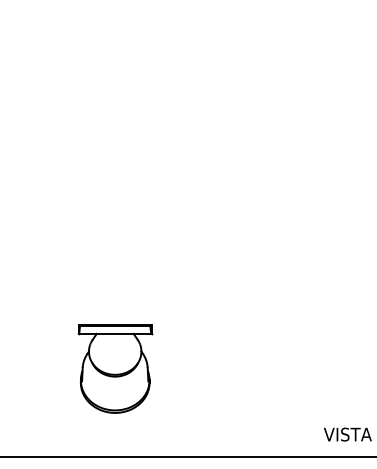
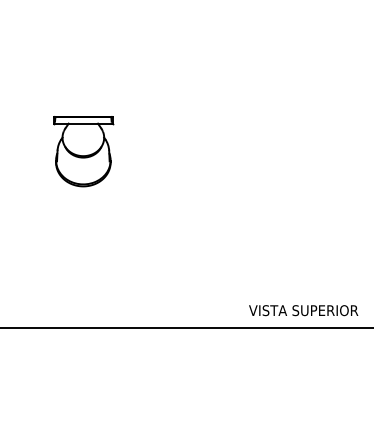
part: (115, 368) -> (83, 151), moved

